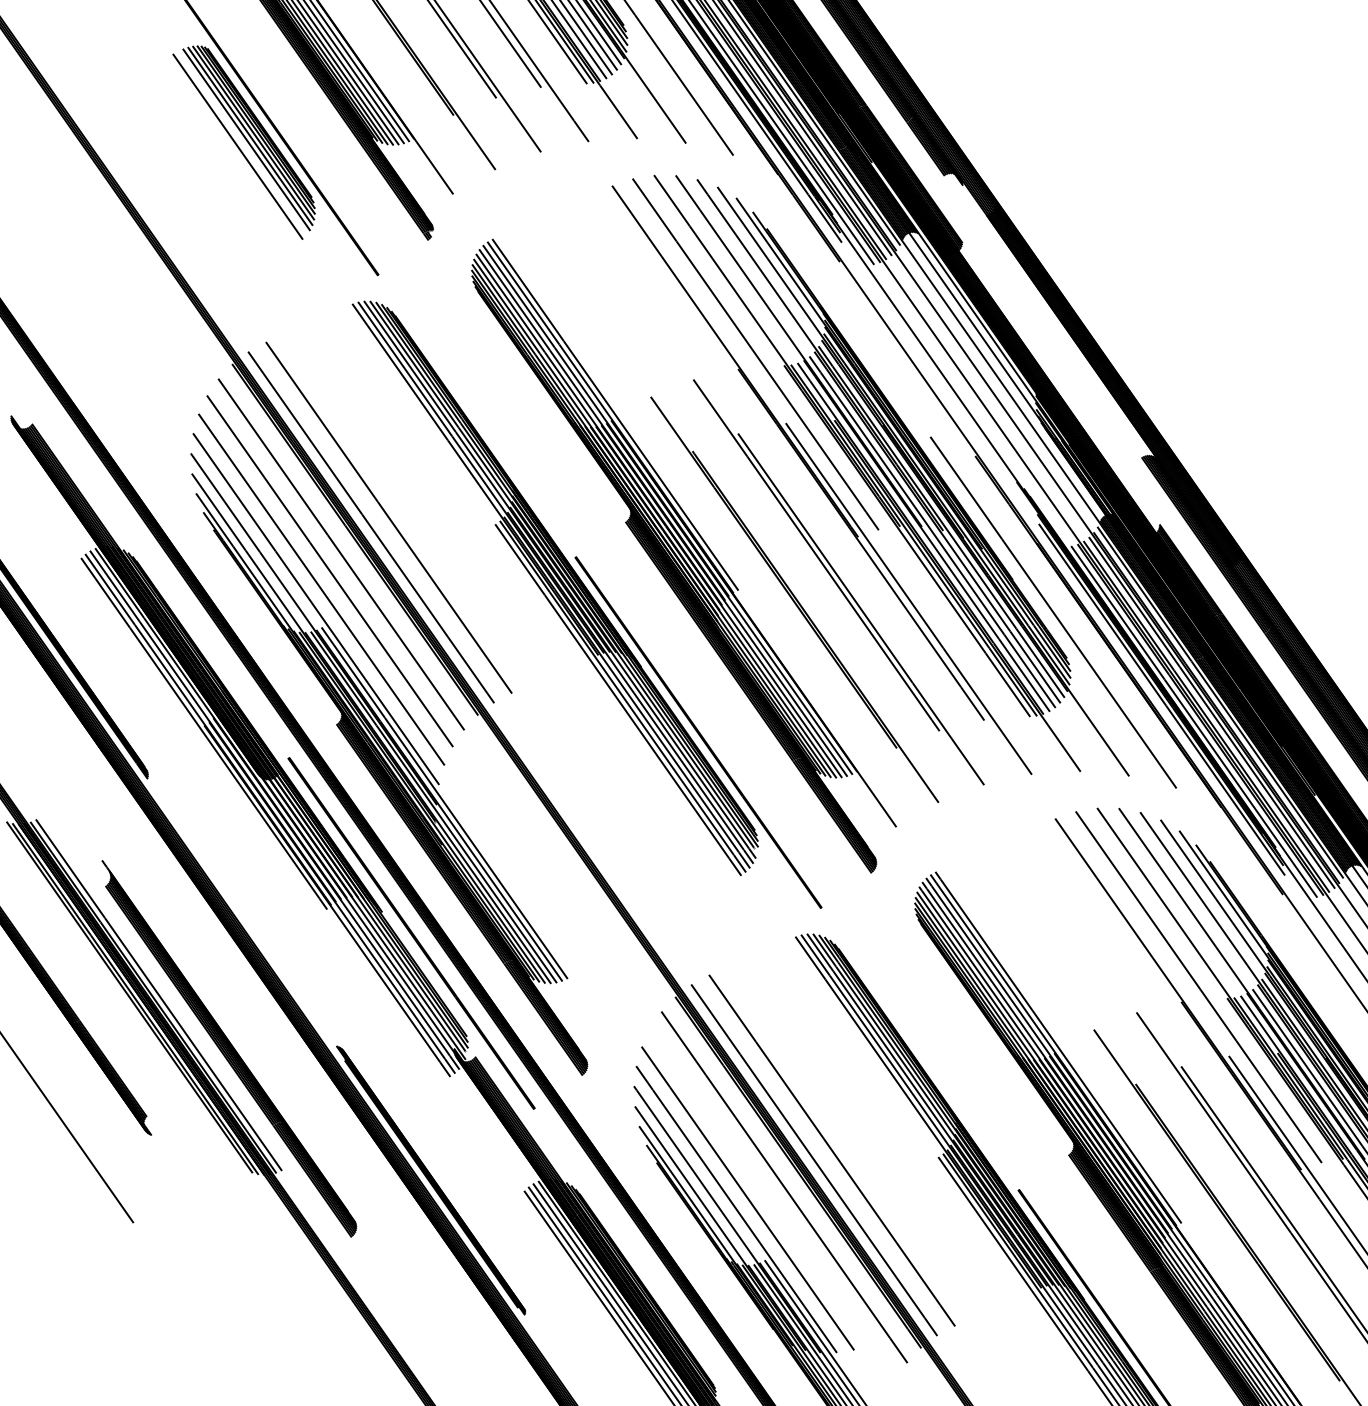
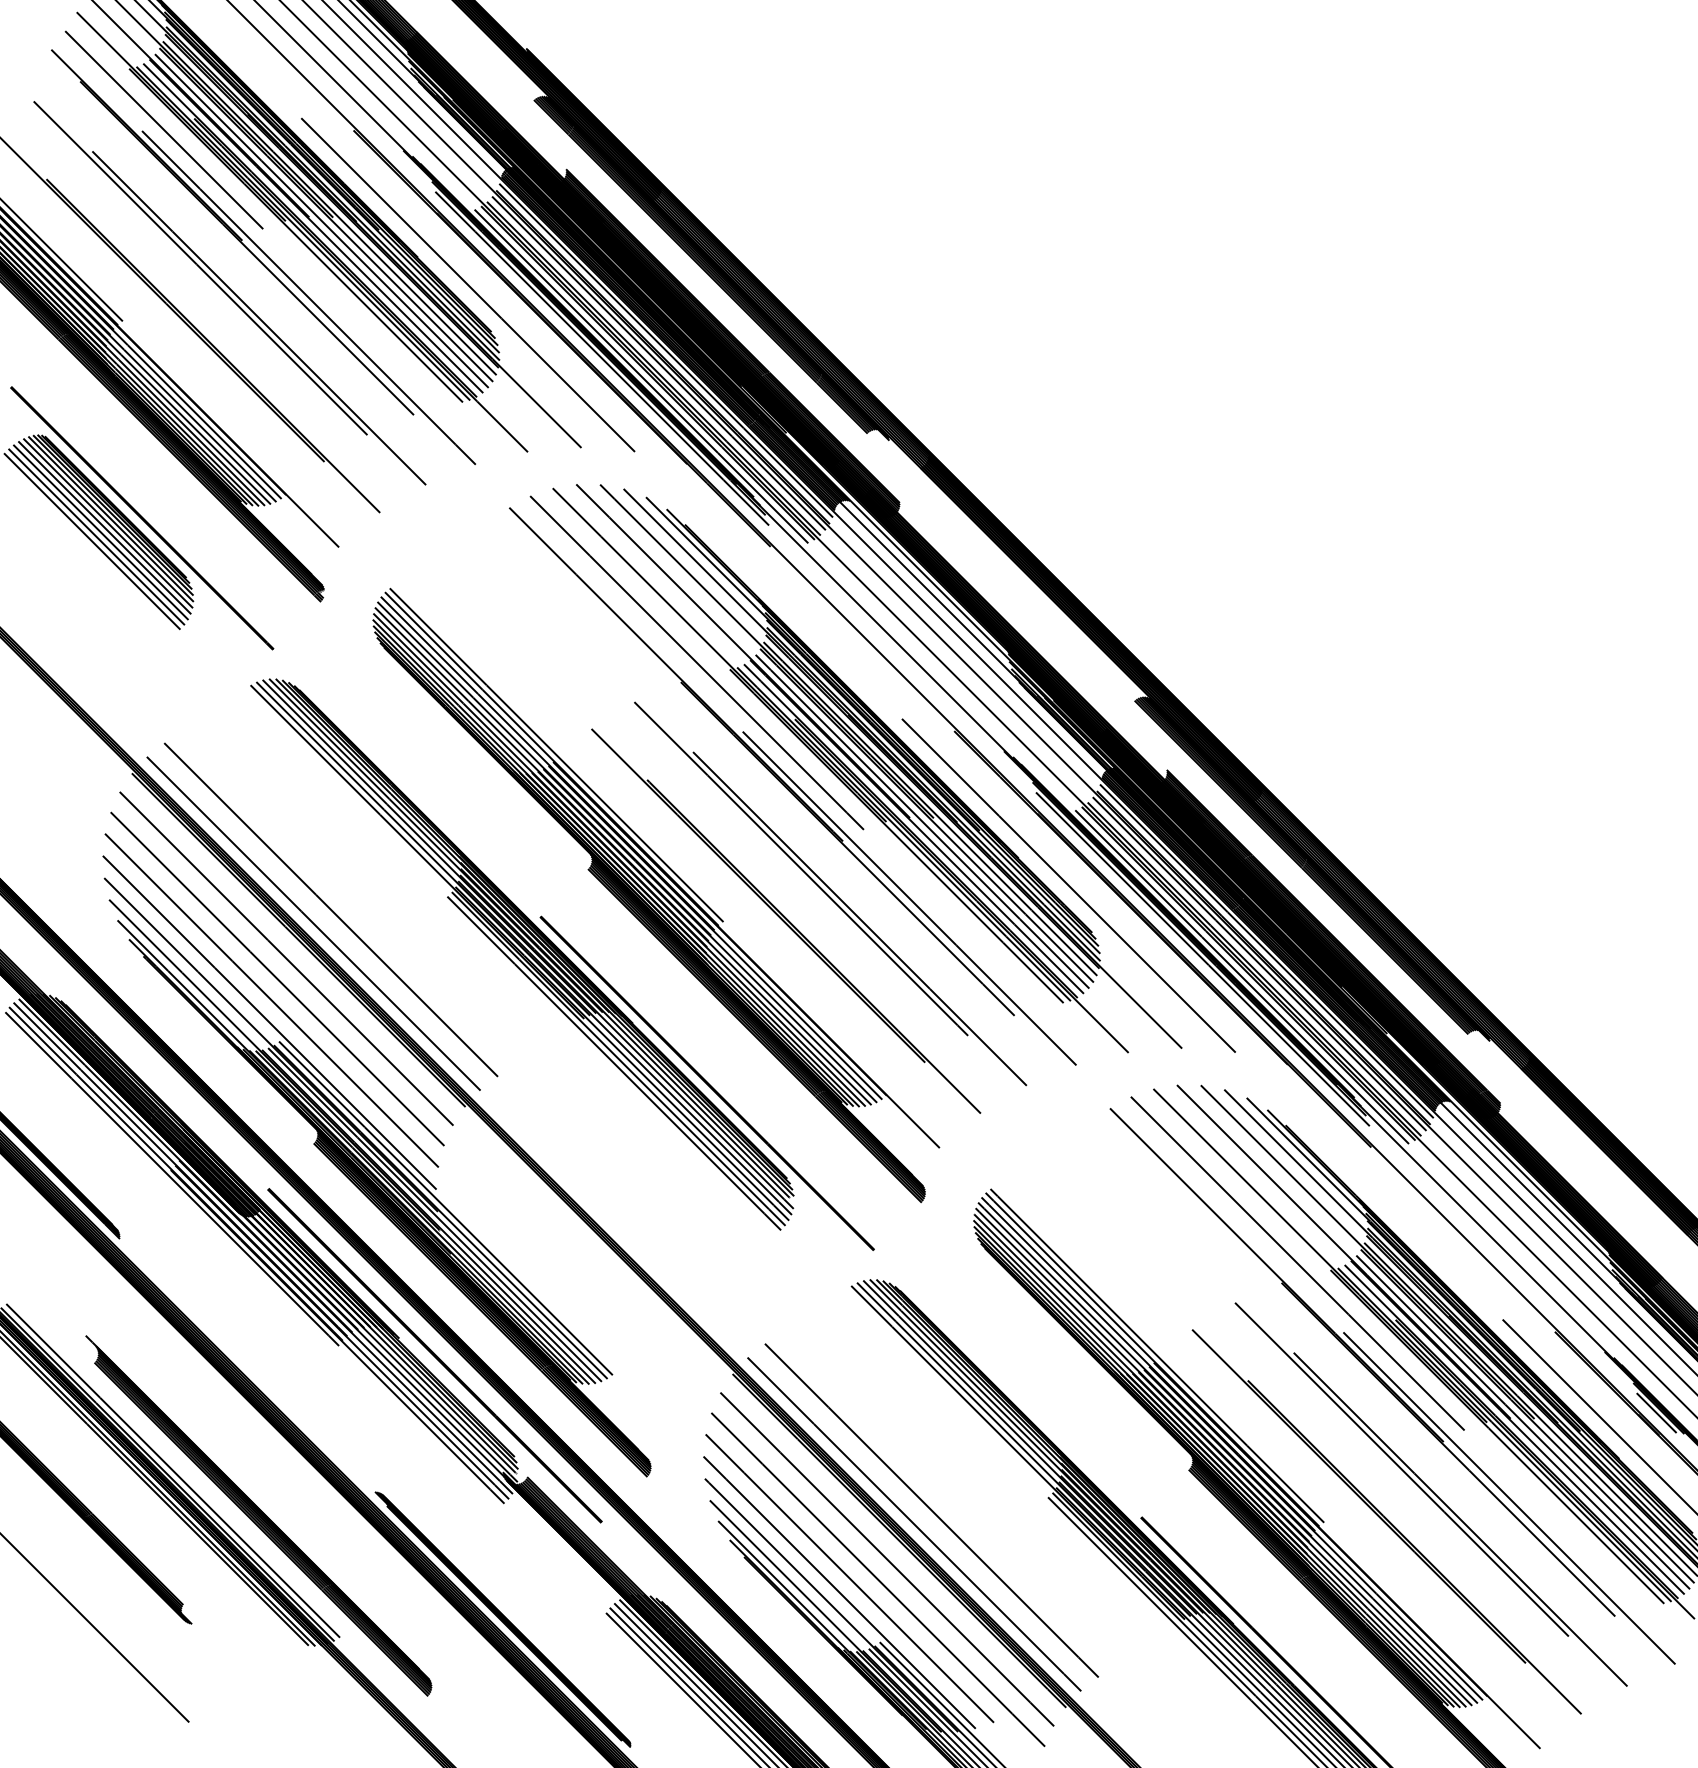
line: (242, 142) -> (100, 531), added
line: (233, 150) -> (92, 541), added
line: (773, 1203) -> (878, 1579), added

